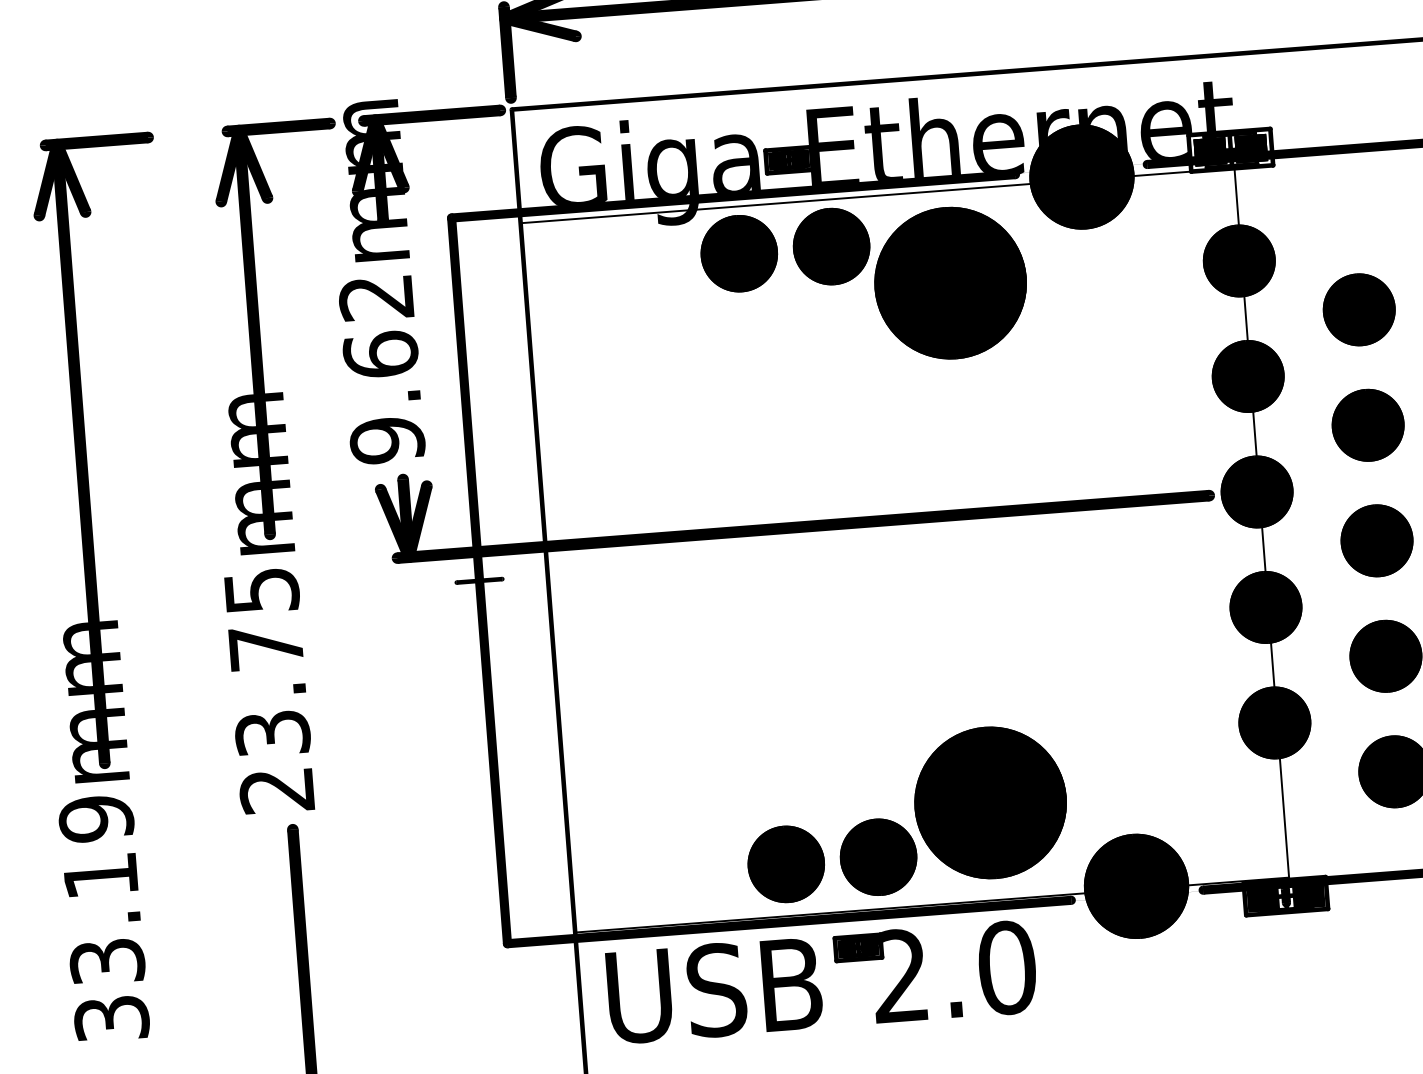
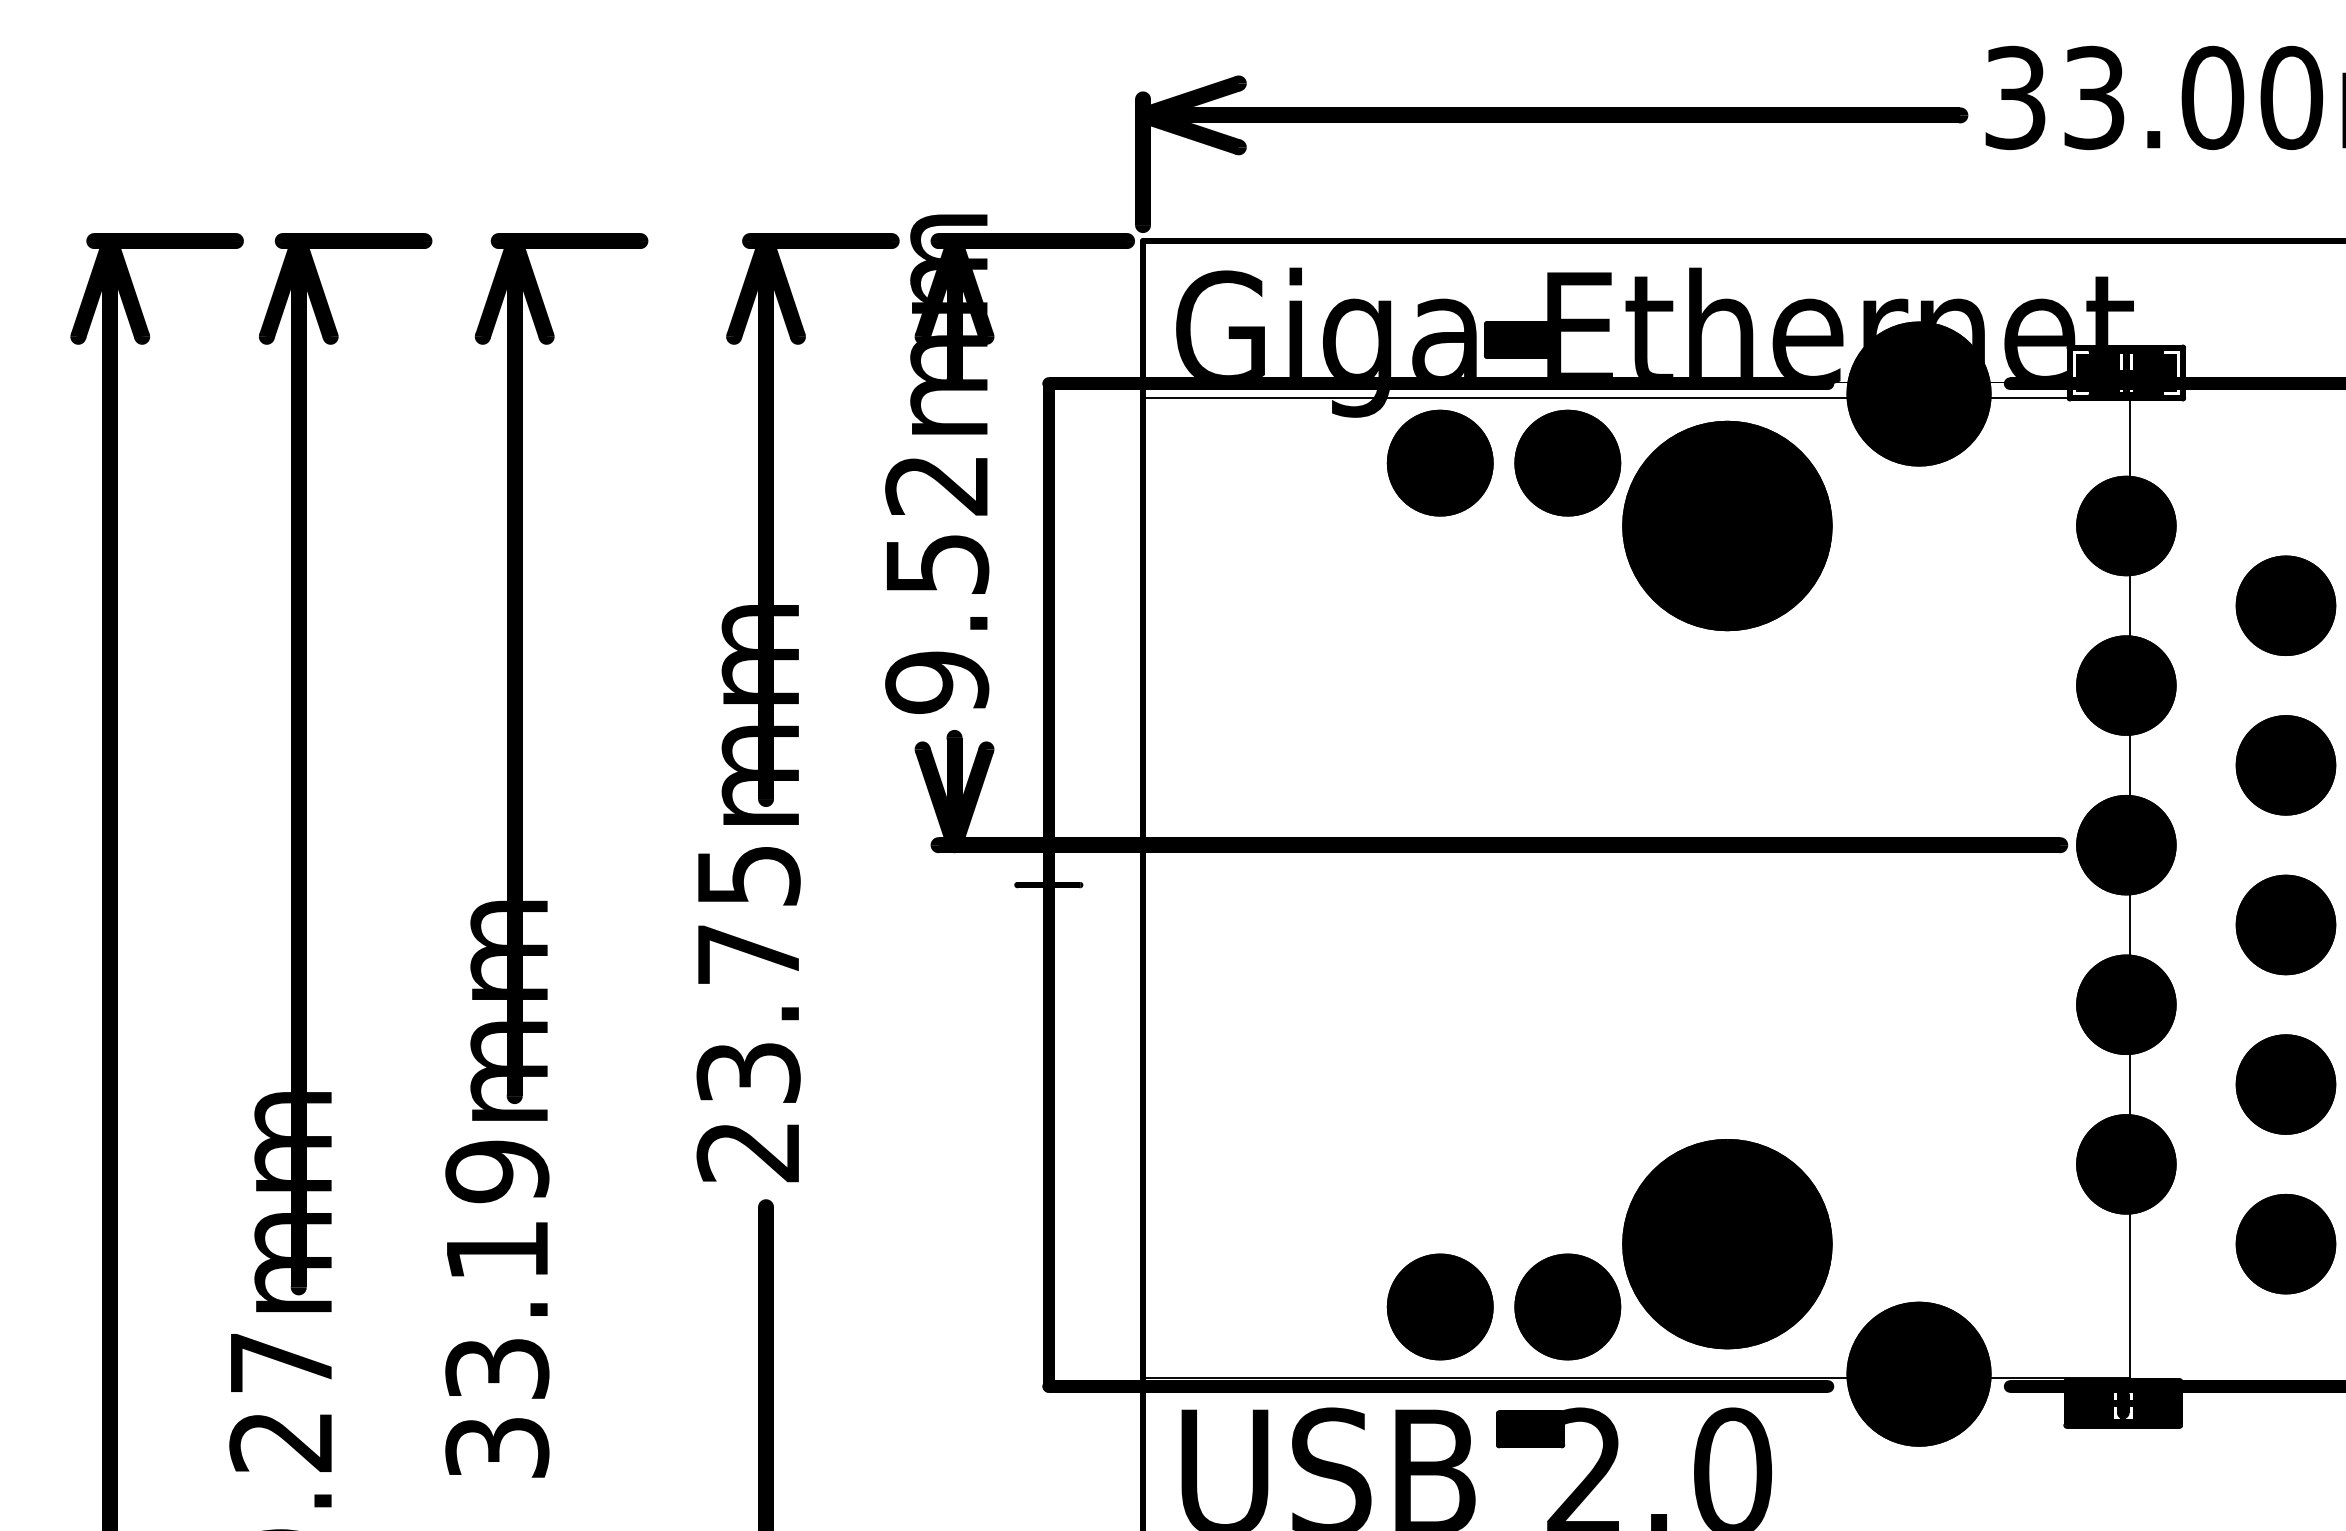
text: (381, 354) -> (937, 563), 9.62mm -> 9.52mm

